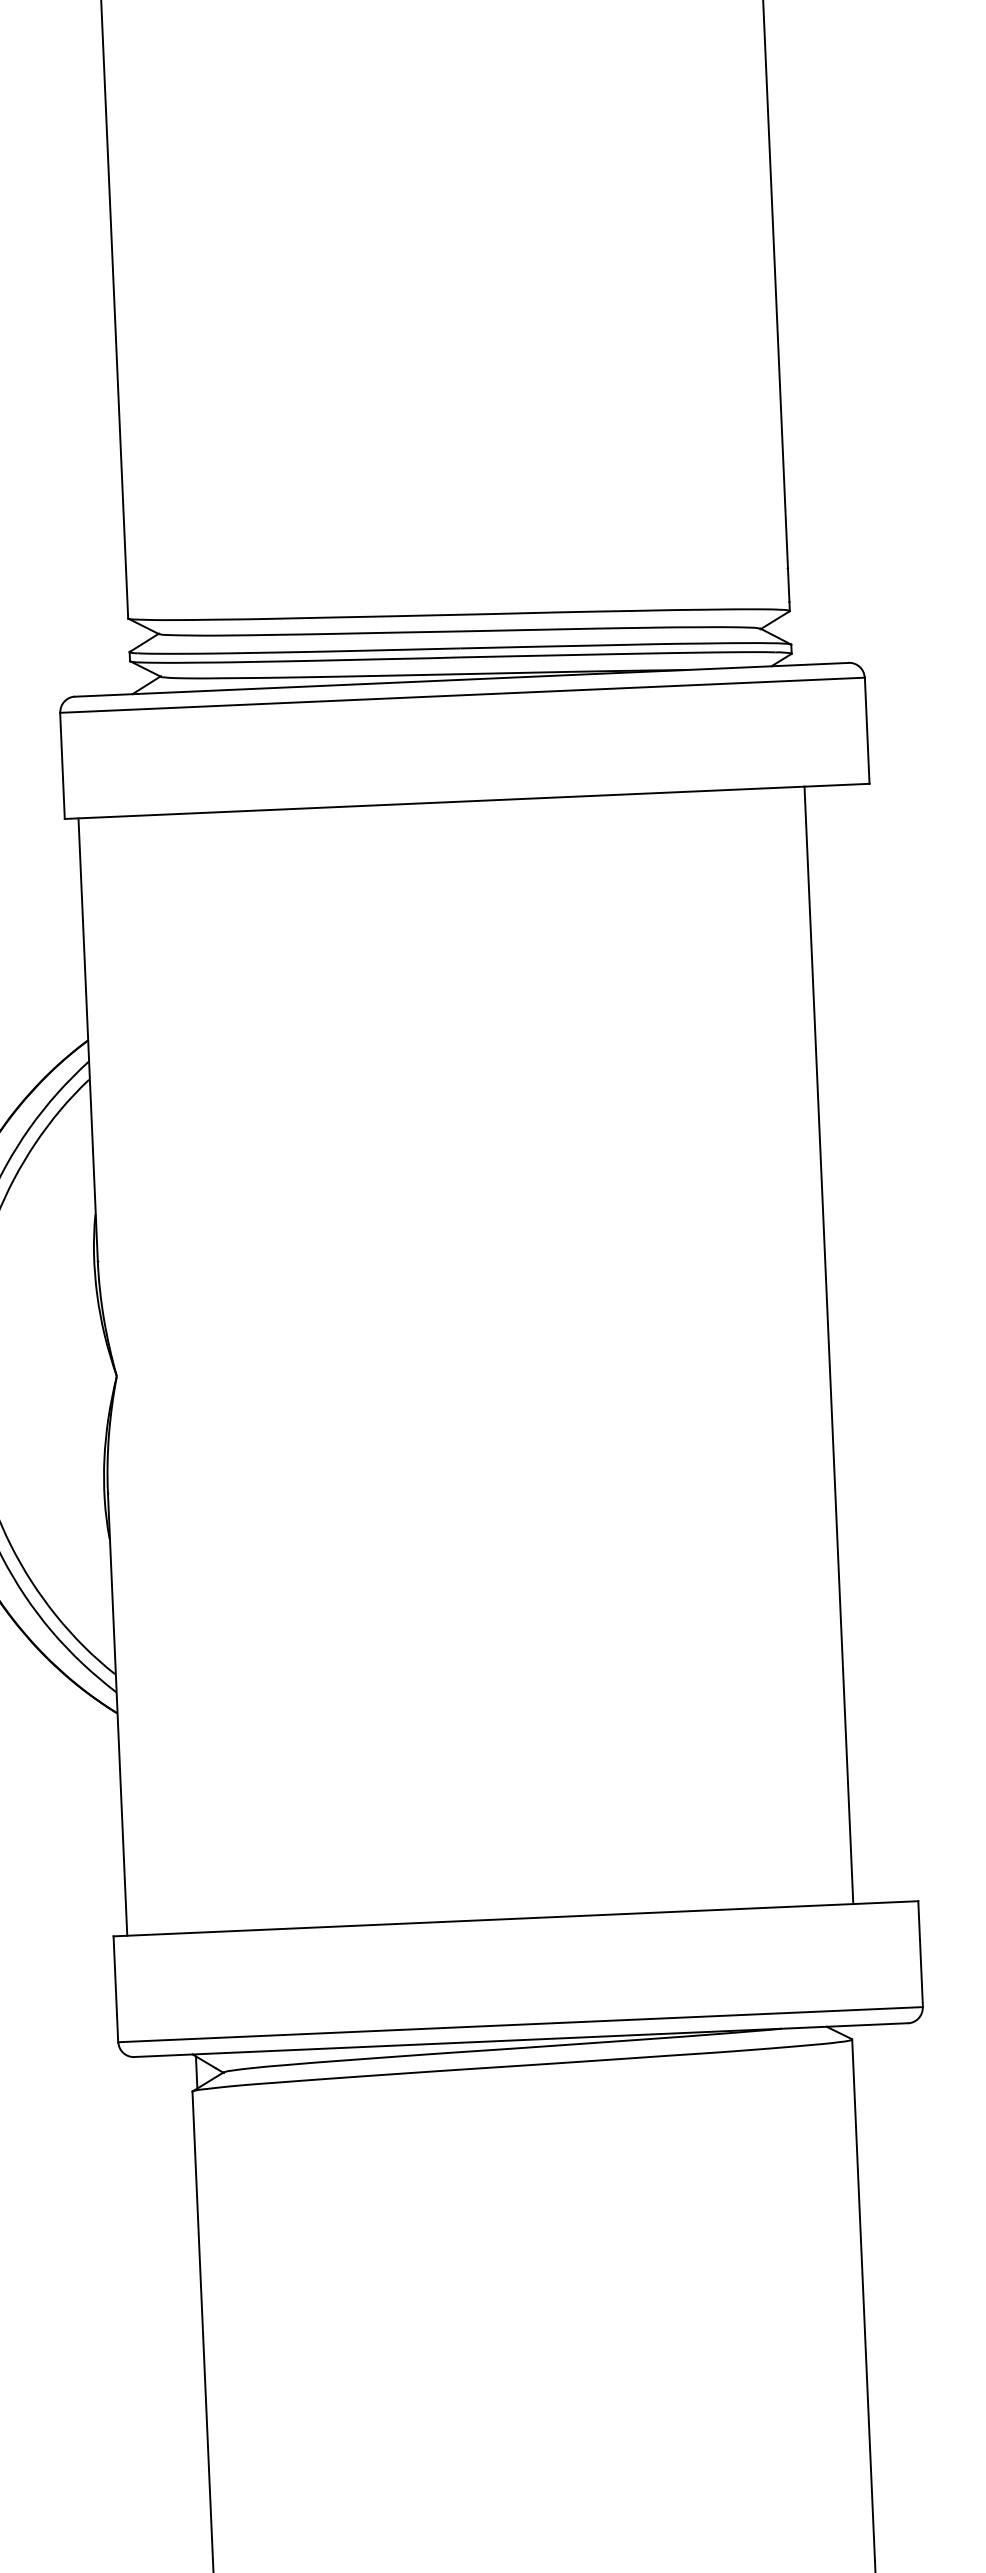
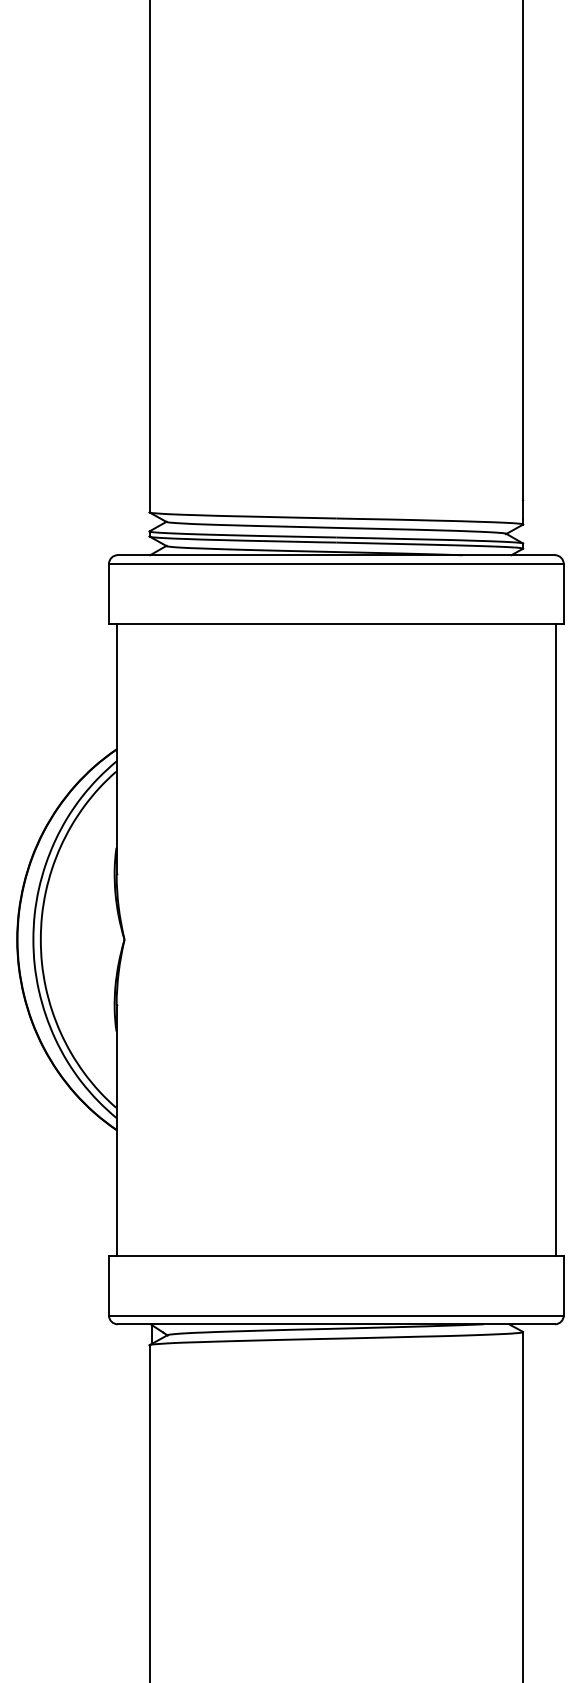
line: (829, 1344) -> (556, 939), moved

